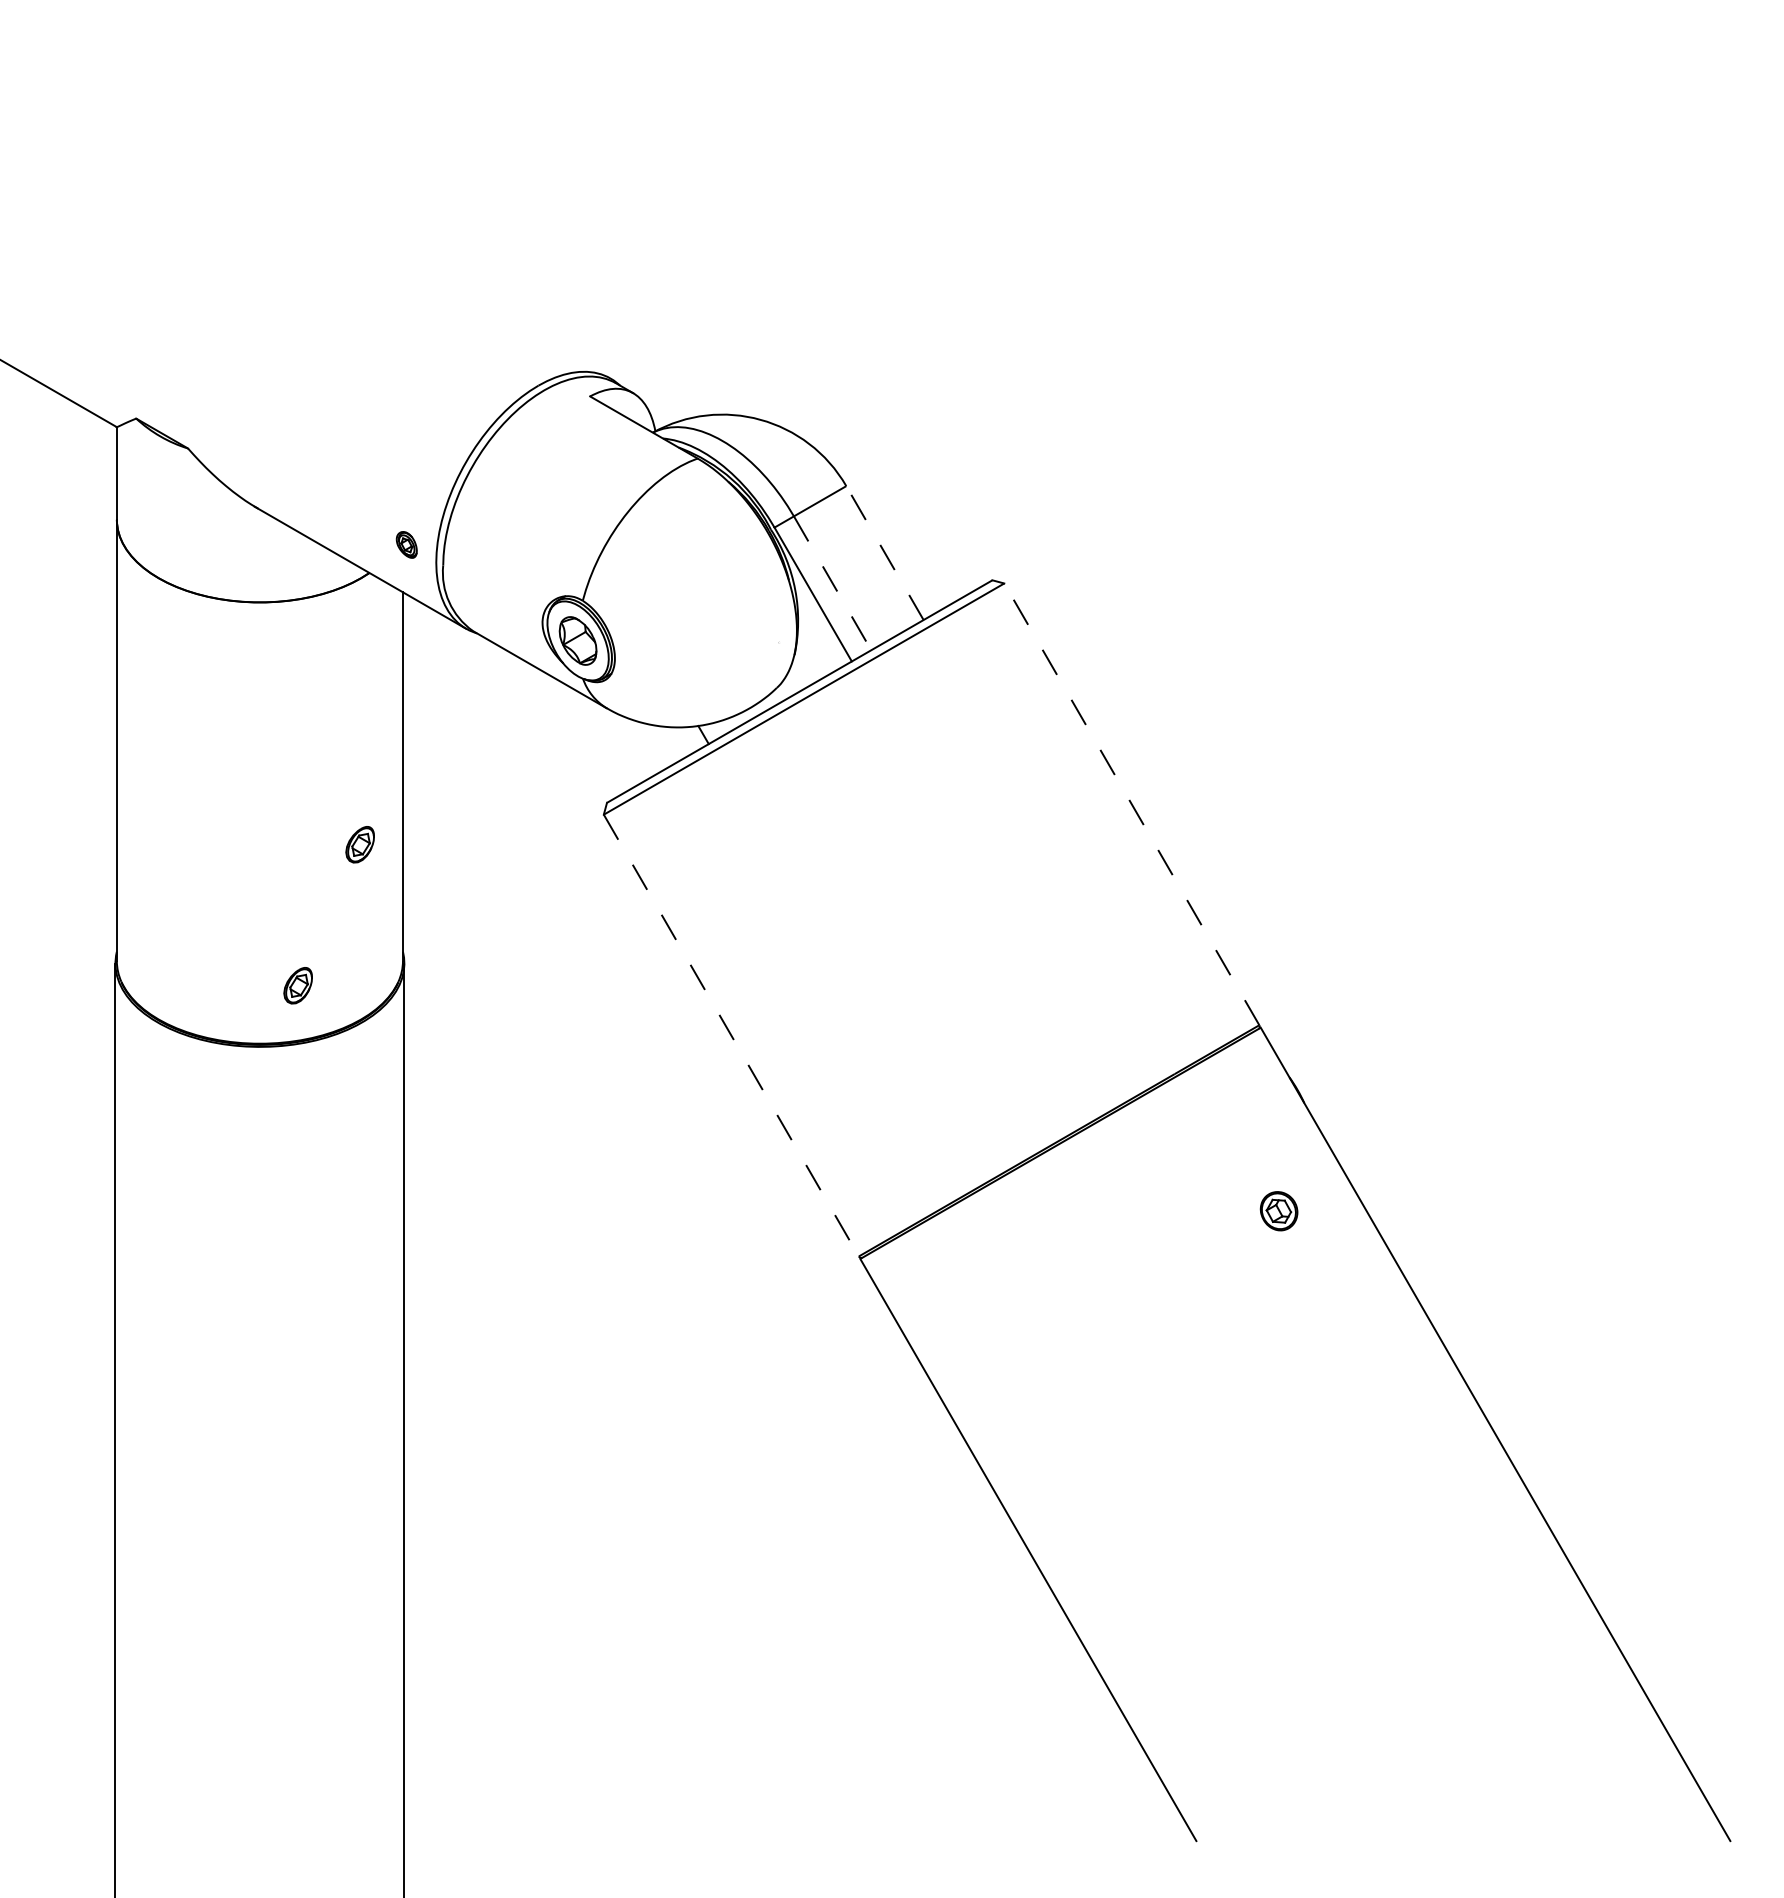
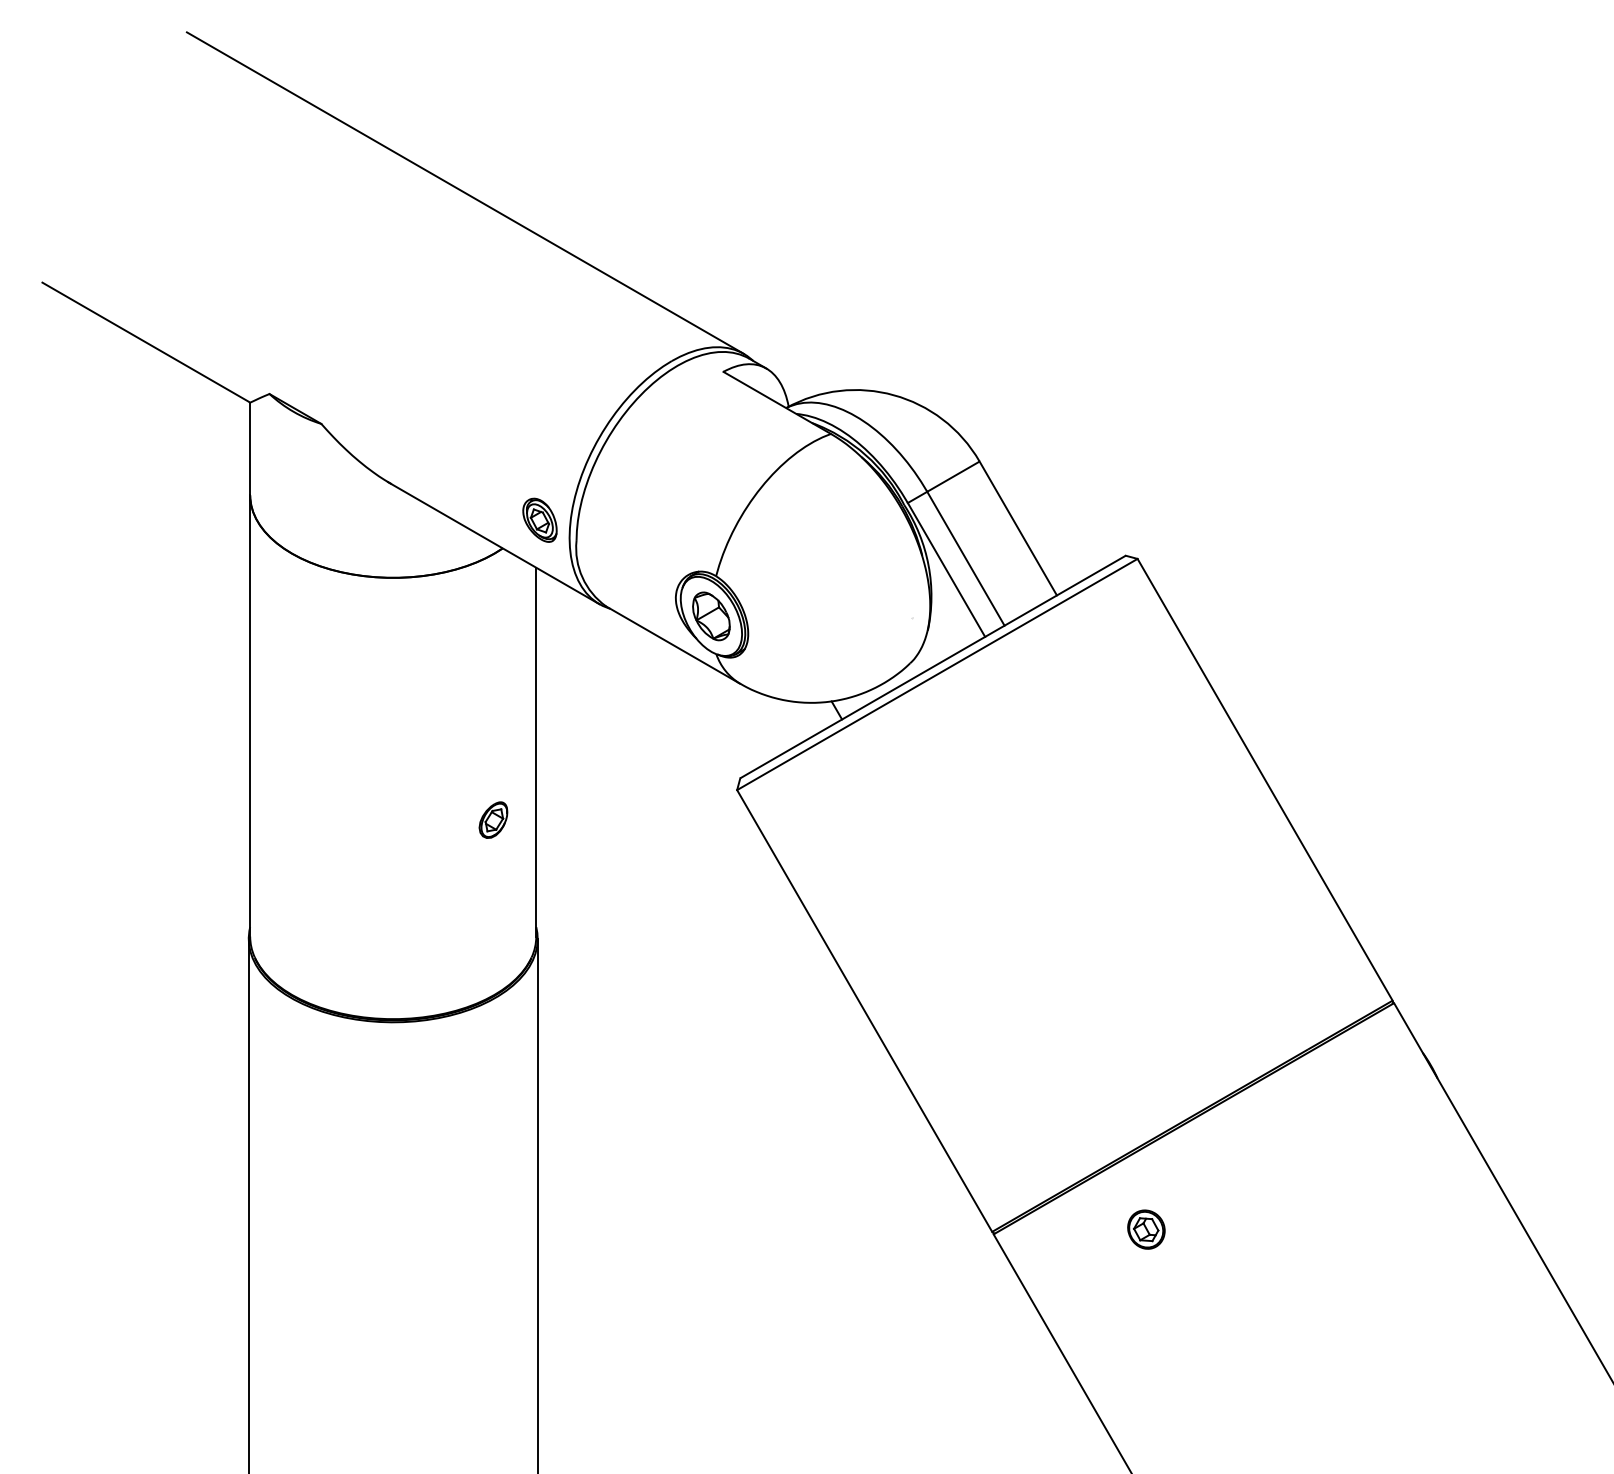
line: (331, 217) -> (464, 192), added
part: (406, 544) -> (539, 519), size x1.67
line: (884, 552) -> (1017, 527), dashed -> solid
line: (832, 583) -> (965, 558), dashed -> solid
line: (1131, 803) -> (1264, 778), dashed -> solid
part: (297, 985) -> (430, 960), removed
line: (731, 1036) -> (864, 1011), dashed -> solid
part: (1278, 1211) -> (1145, 1229), moved

